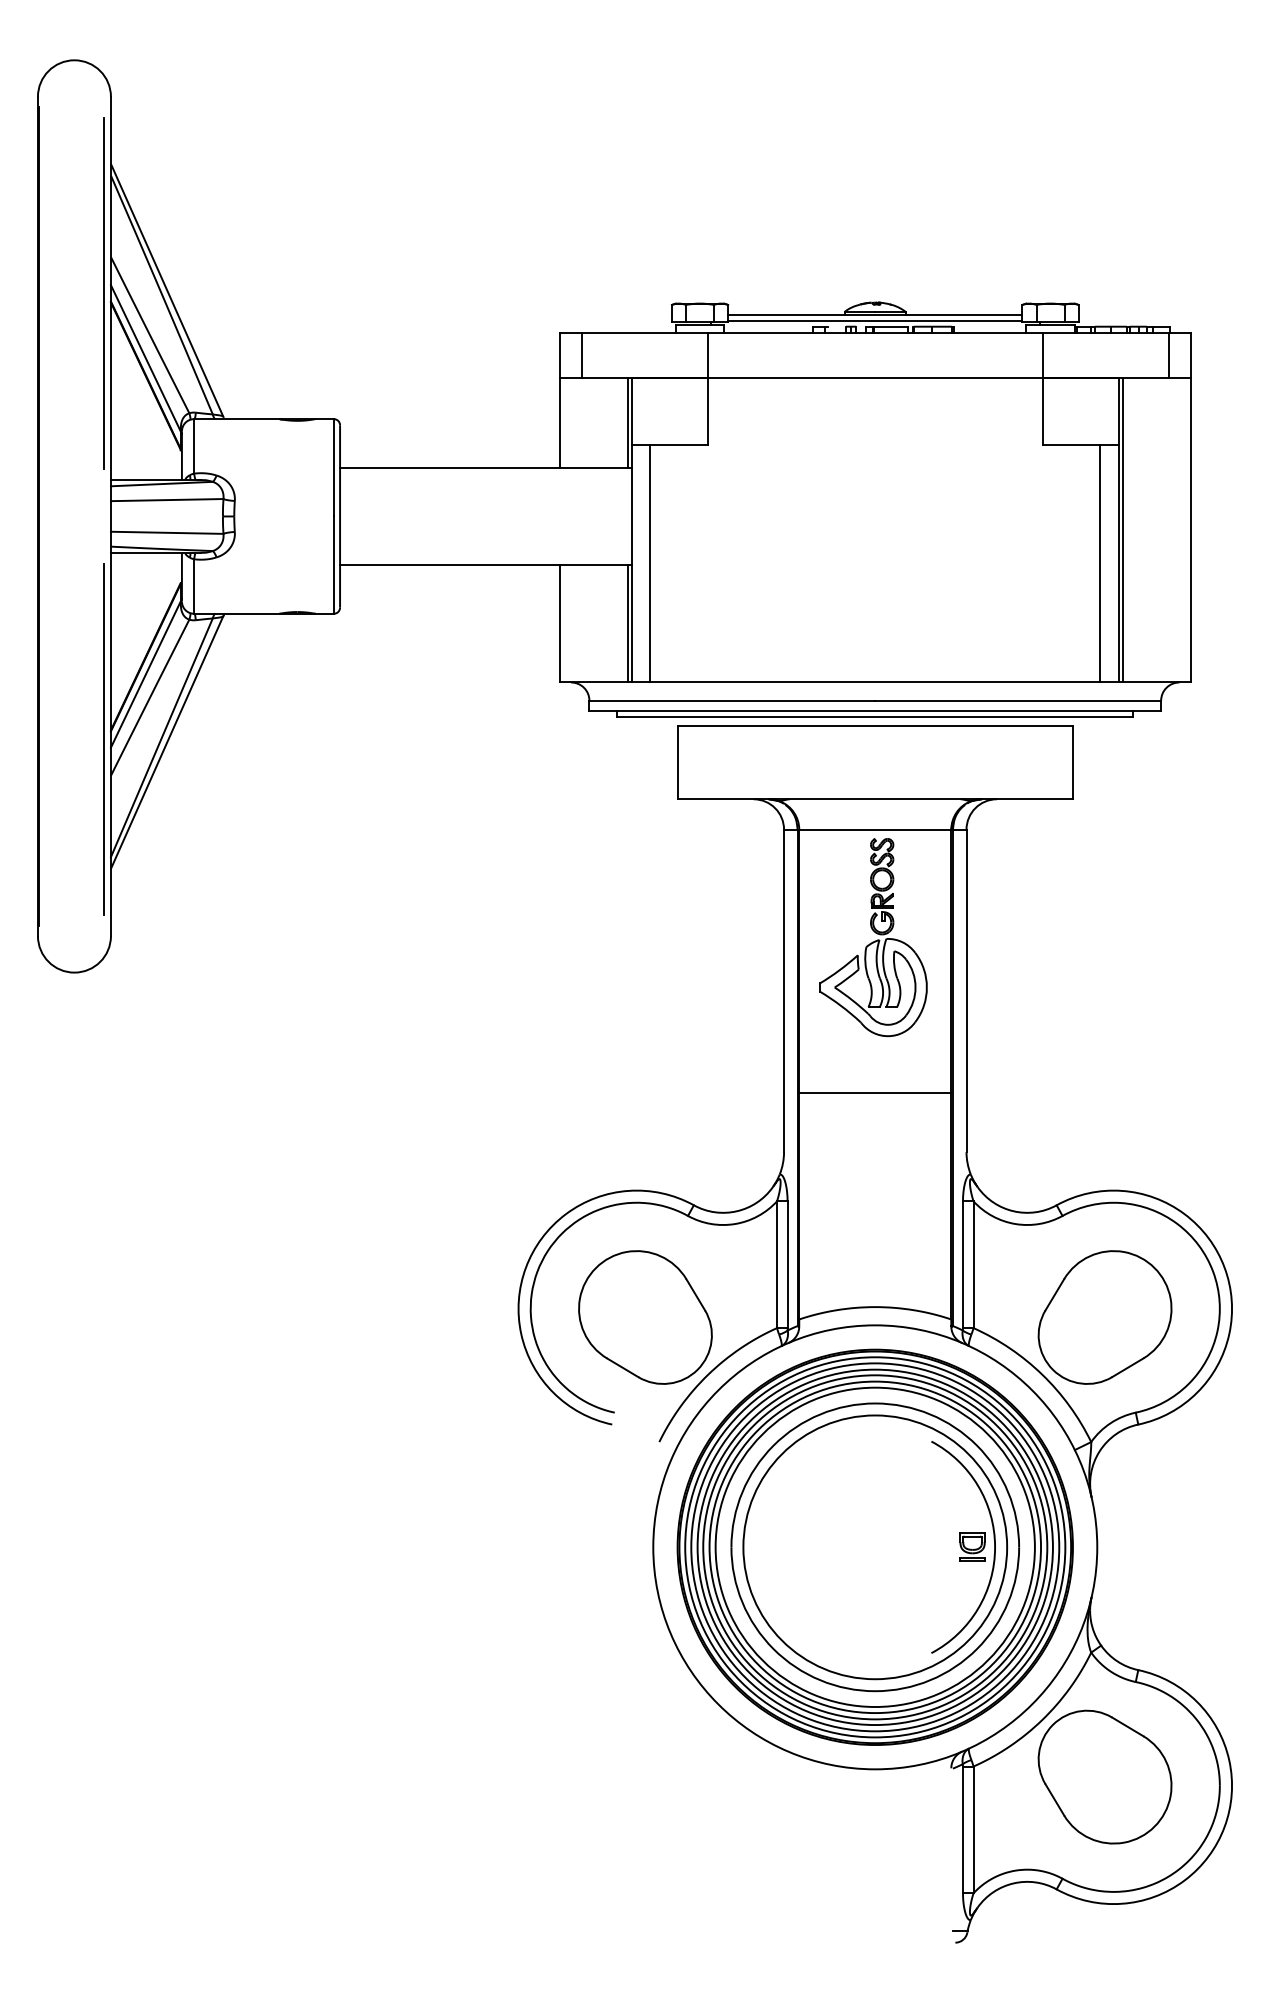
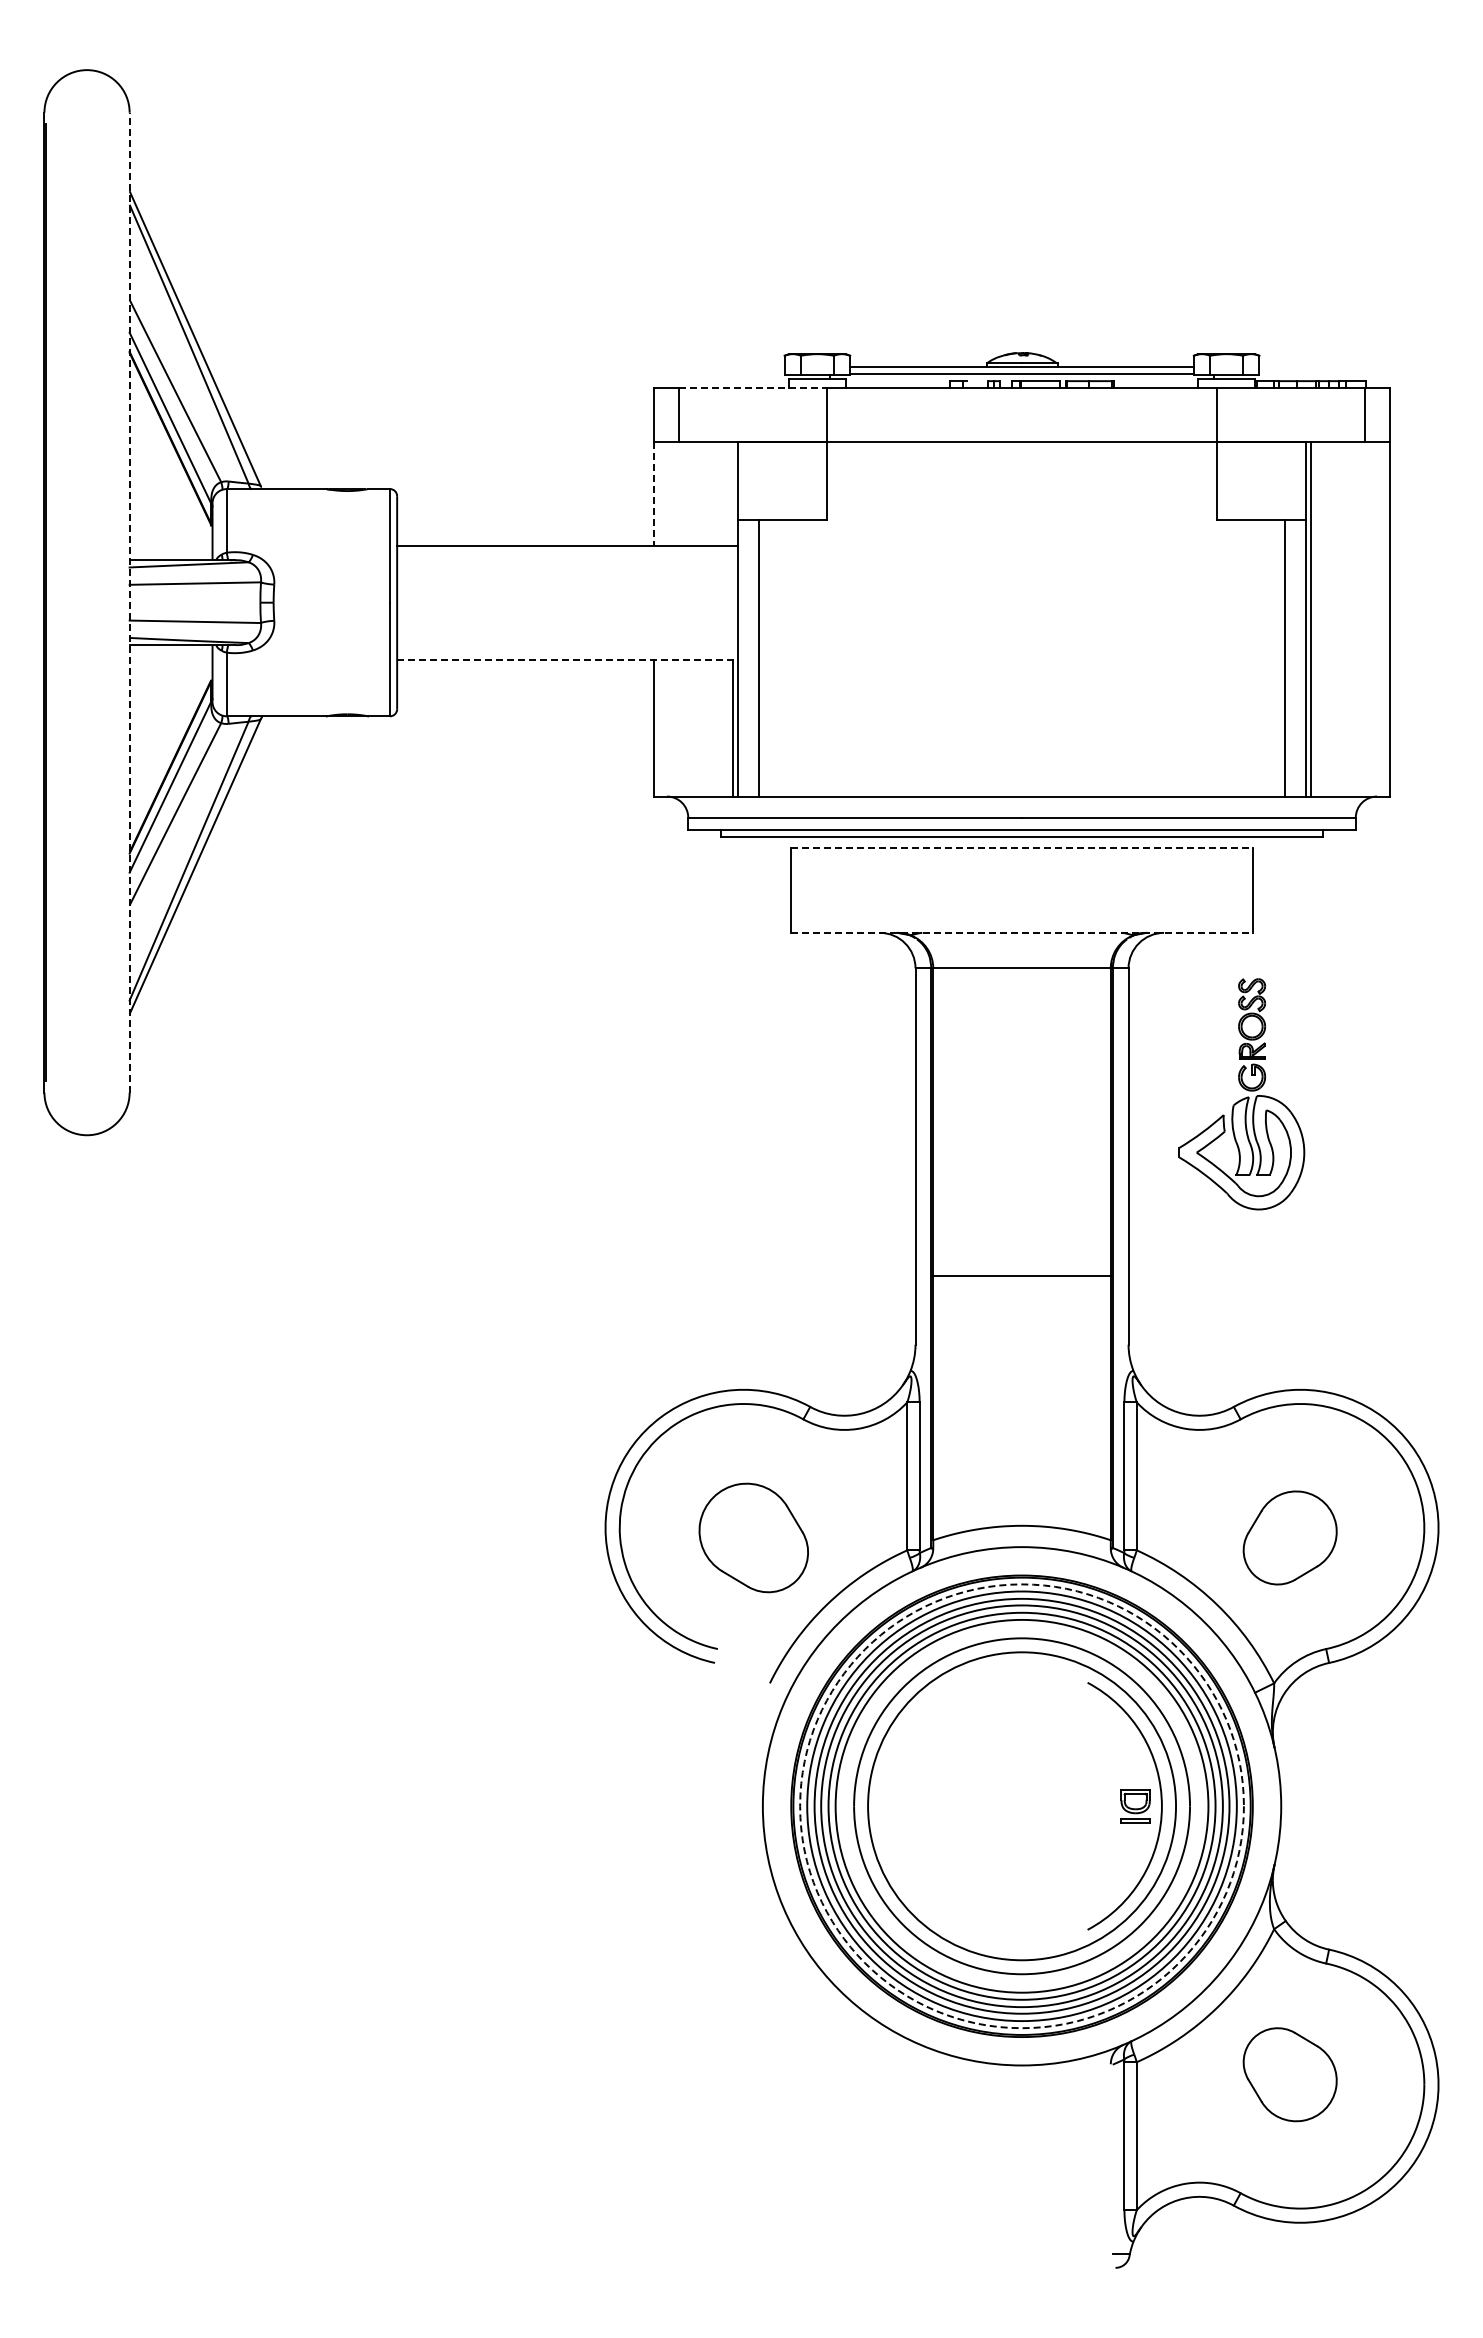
line: (103, 293) -> (121, 342), removed
line: (644, 333) -> (752, 388), solid -> dashed
line: (628, 422) -> (733, 493), removed
line: (559, 423) -> (653, 494), solid -> dashed
line: (110, 516) -> (129, 602), solid -> dashed
line: (486, 565) -> (568, 659), solid -> dashed
line: (875, 726) -> (1022, 847), solid -> dashed
line: (103, 738) -> (121, 862), removed
line: (875, 798) -> (1022, 932), solid -> dashed
part: (873, 937) -> (1241, 1094), moved
part: (645, 1317) -> (753, 1537), size x0.7
part: (1104, 1317) -> (1289, 1537), size x0.6
circle: (874, 1547) -> (1021, 1806), solid -> dashed
part: (1104, 1777) -> (1289, 2074), size x0.6

